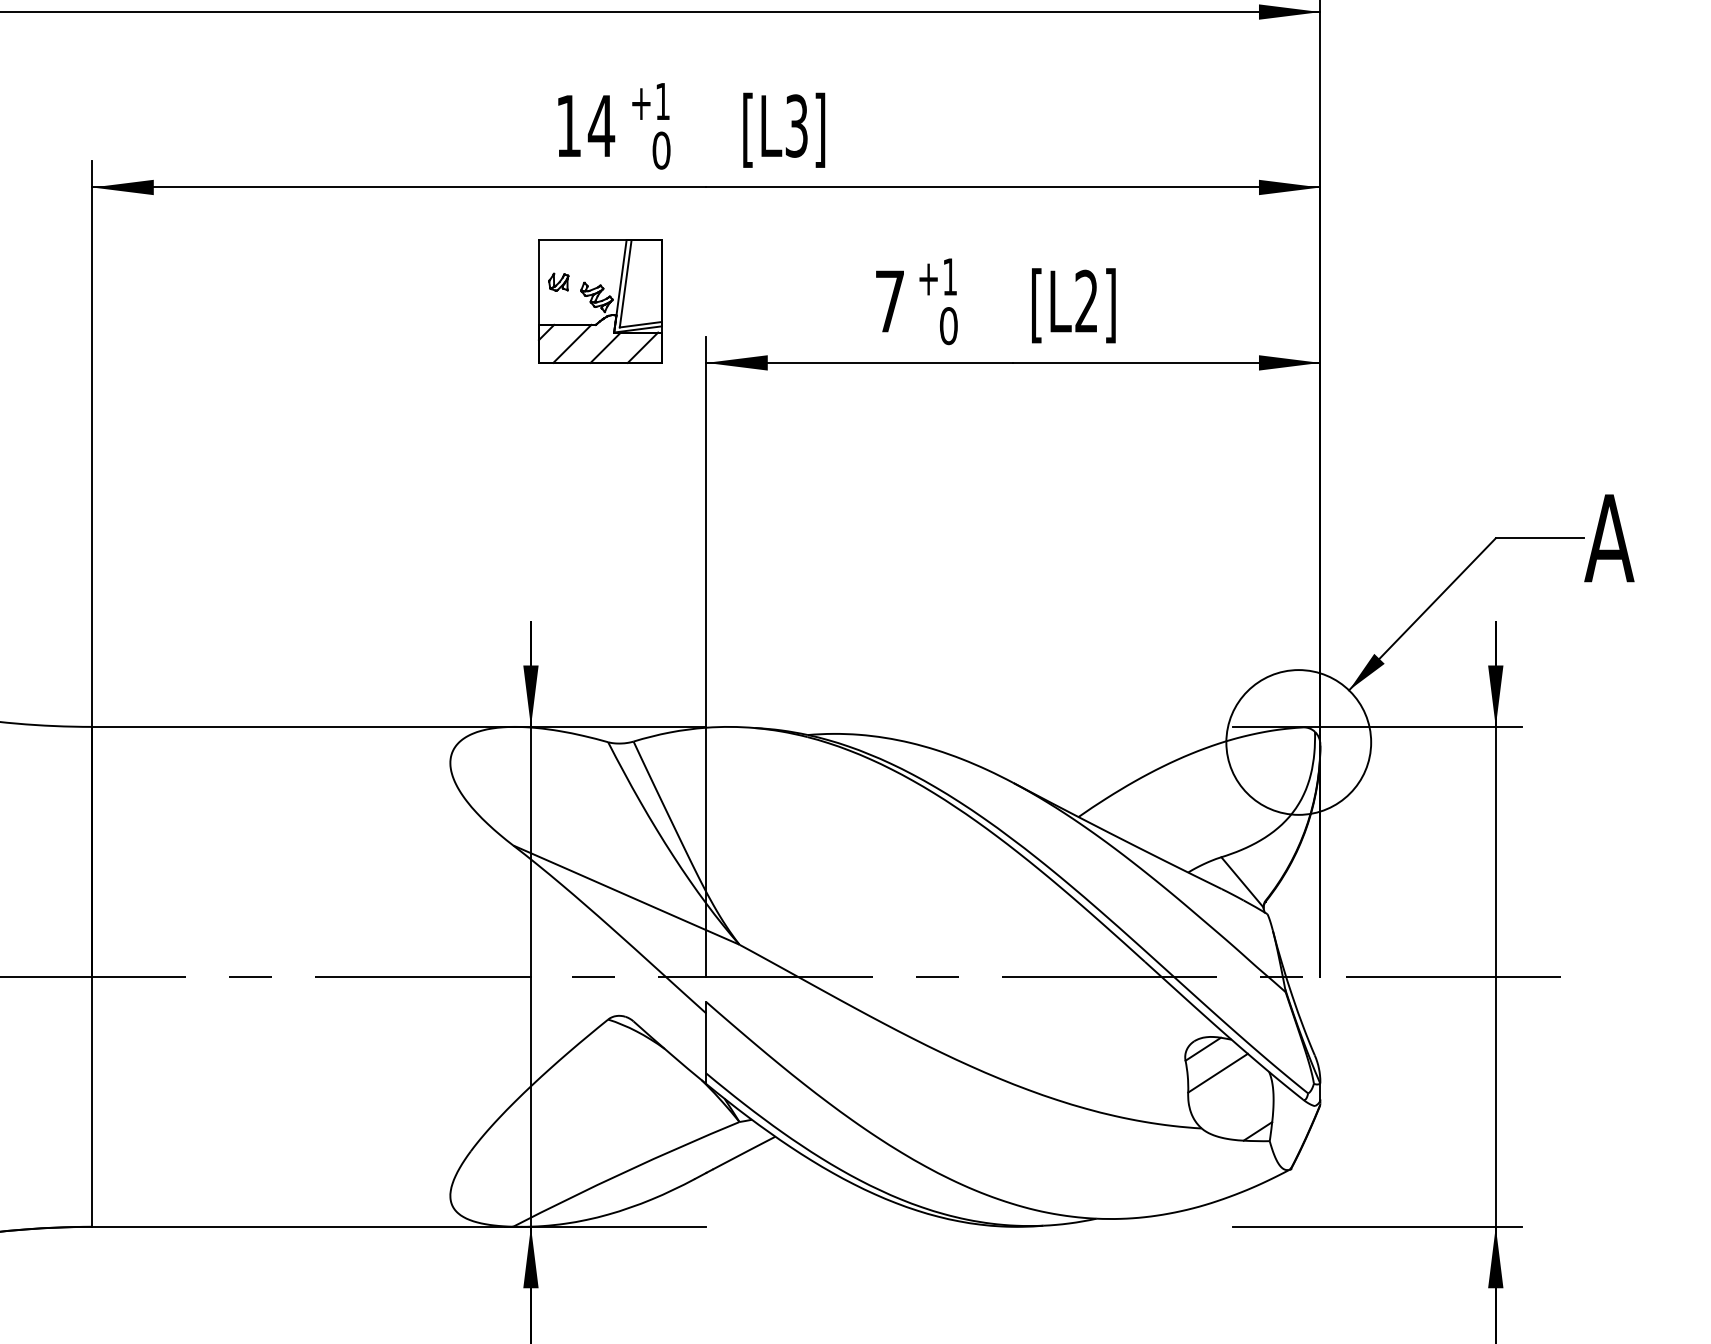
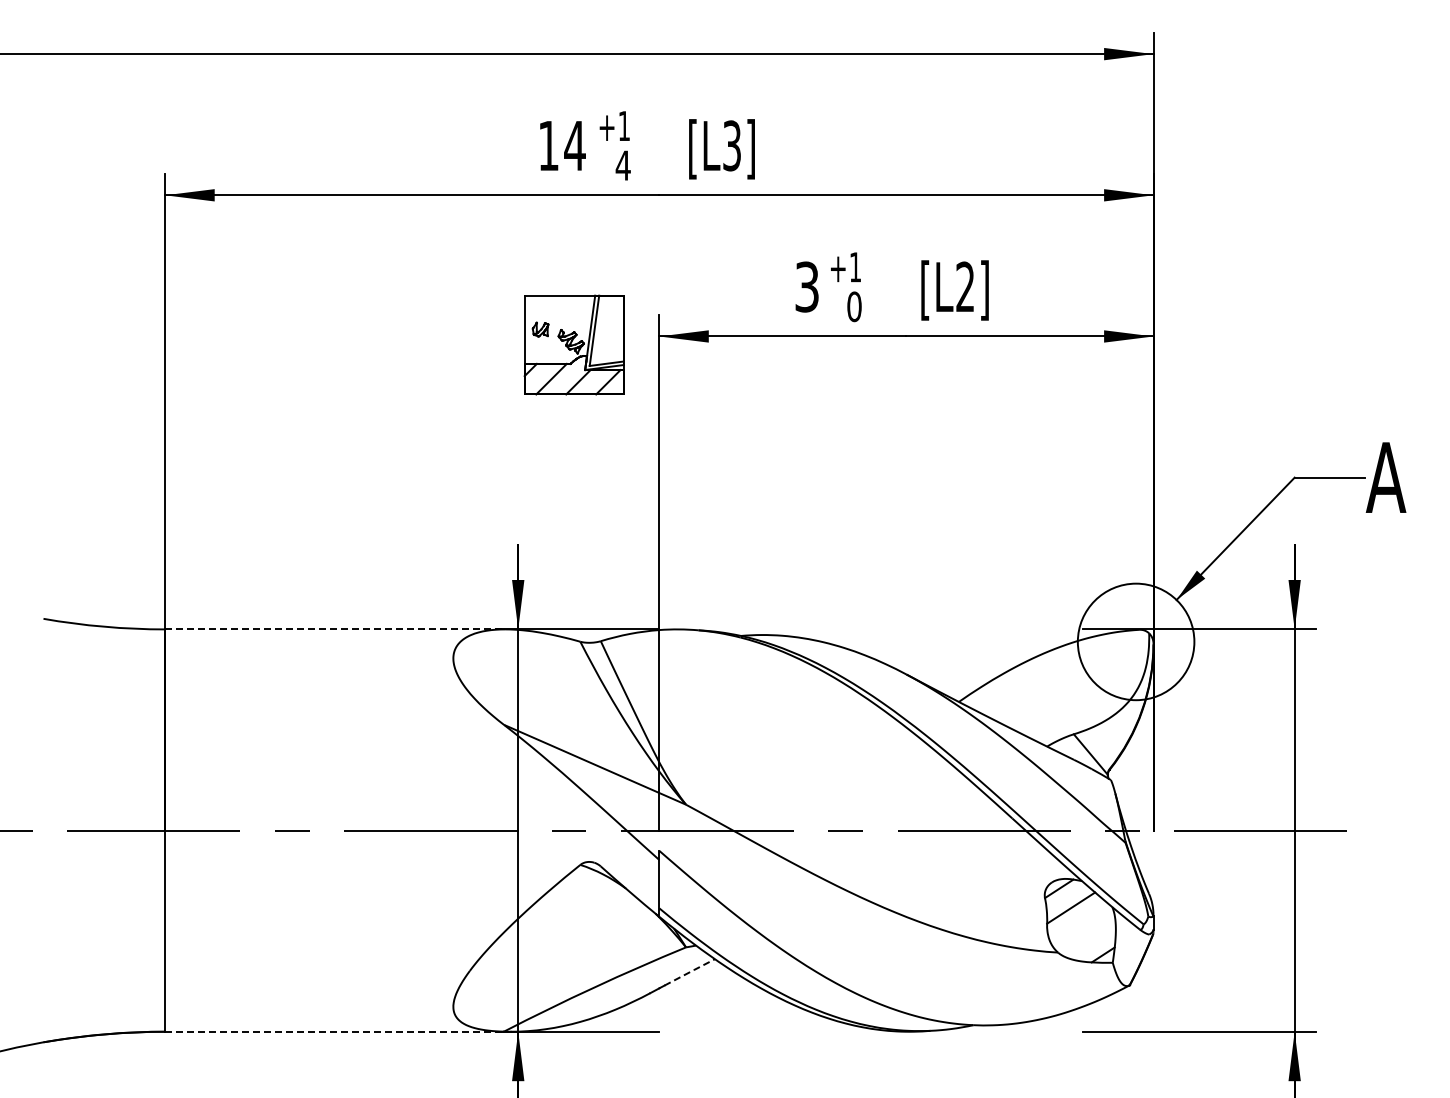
text: (660, 150) -> (622, 165), 0 -> 4
part: (599, 300) -> (573, 344), moved
text: (889, 300) -> (806, 286), 7 -> 3
line: (303, 727) -> (335, 629), solid -> dashed
line: (743, 1153) -> (689, 972), solid -> dashed
line: (303, 1226) -> (335, 1031), solid -> dashed

